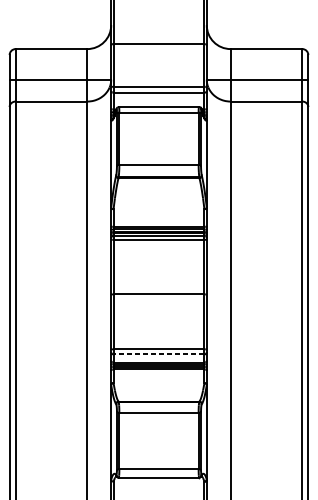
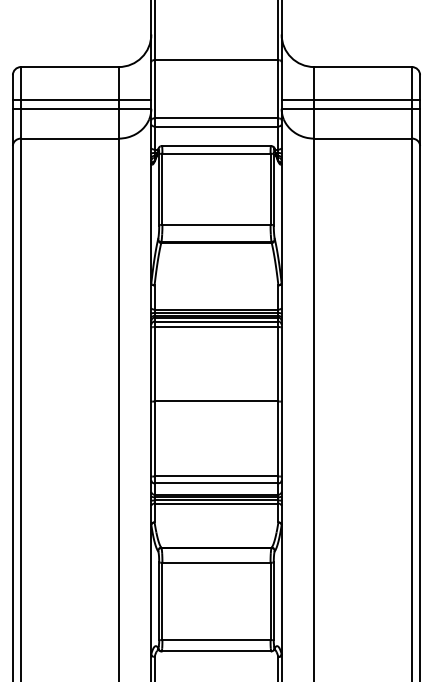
line: (59, 72) -> (81, 99), added
line: (257, 72) -> (350, 99), added
line: (159, 354) -> (216, 483), dashed -> solid

